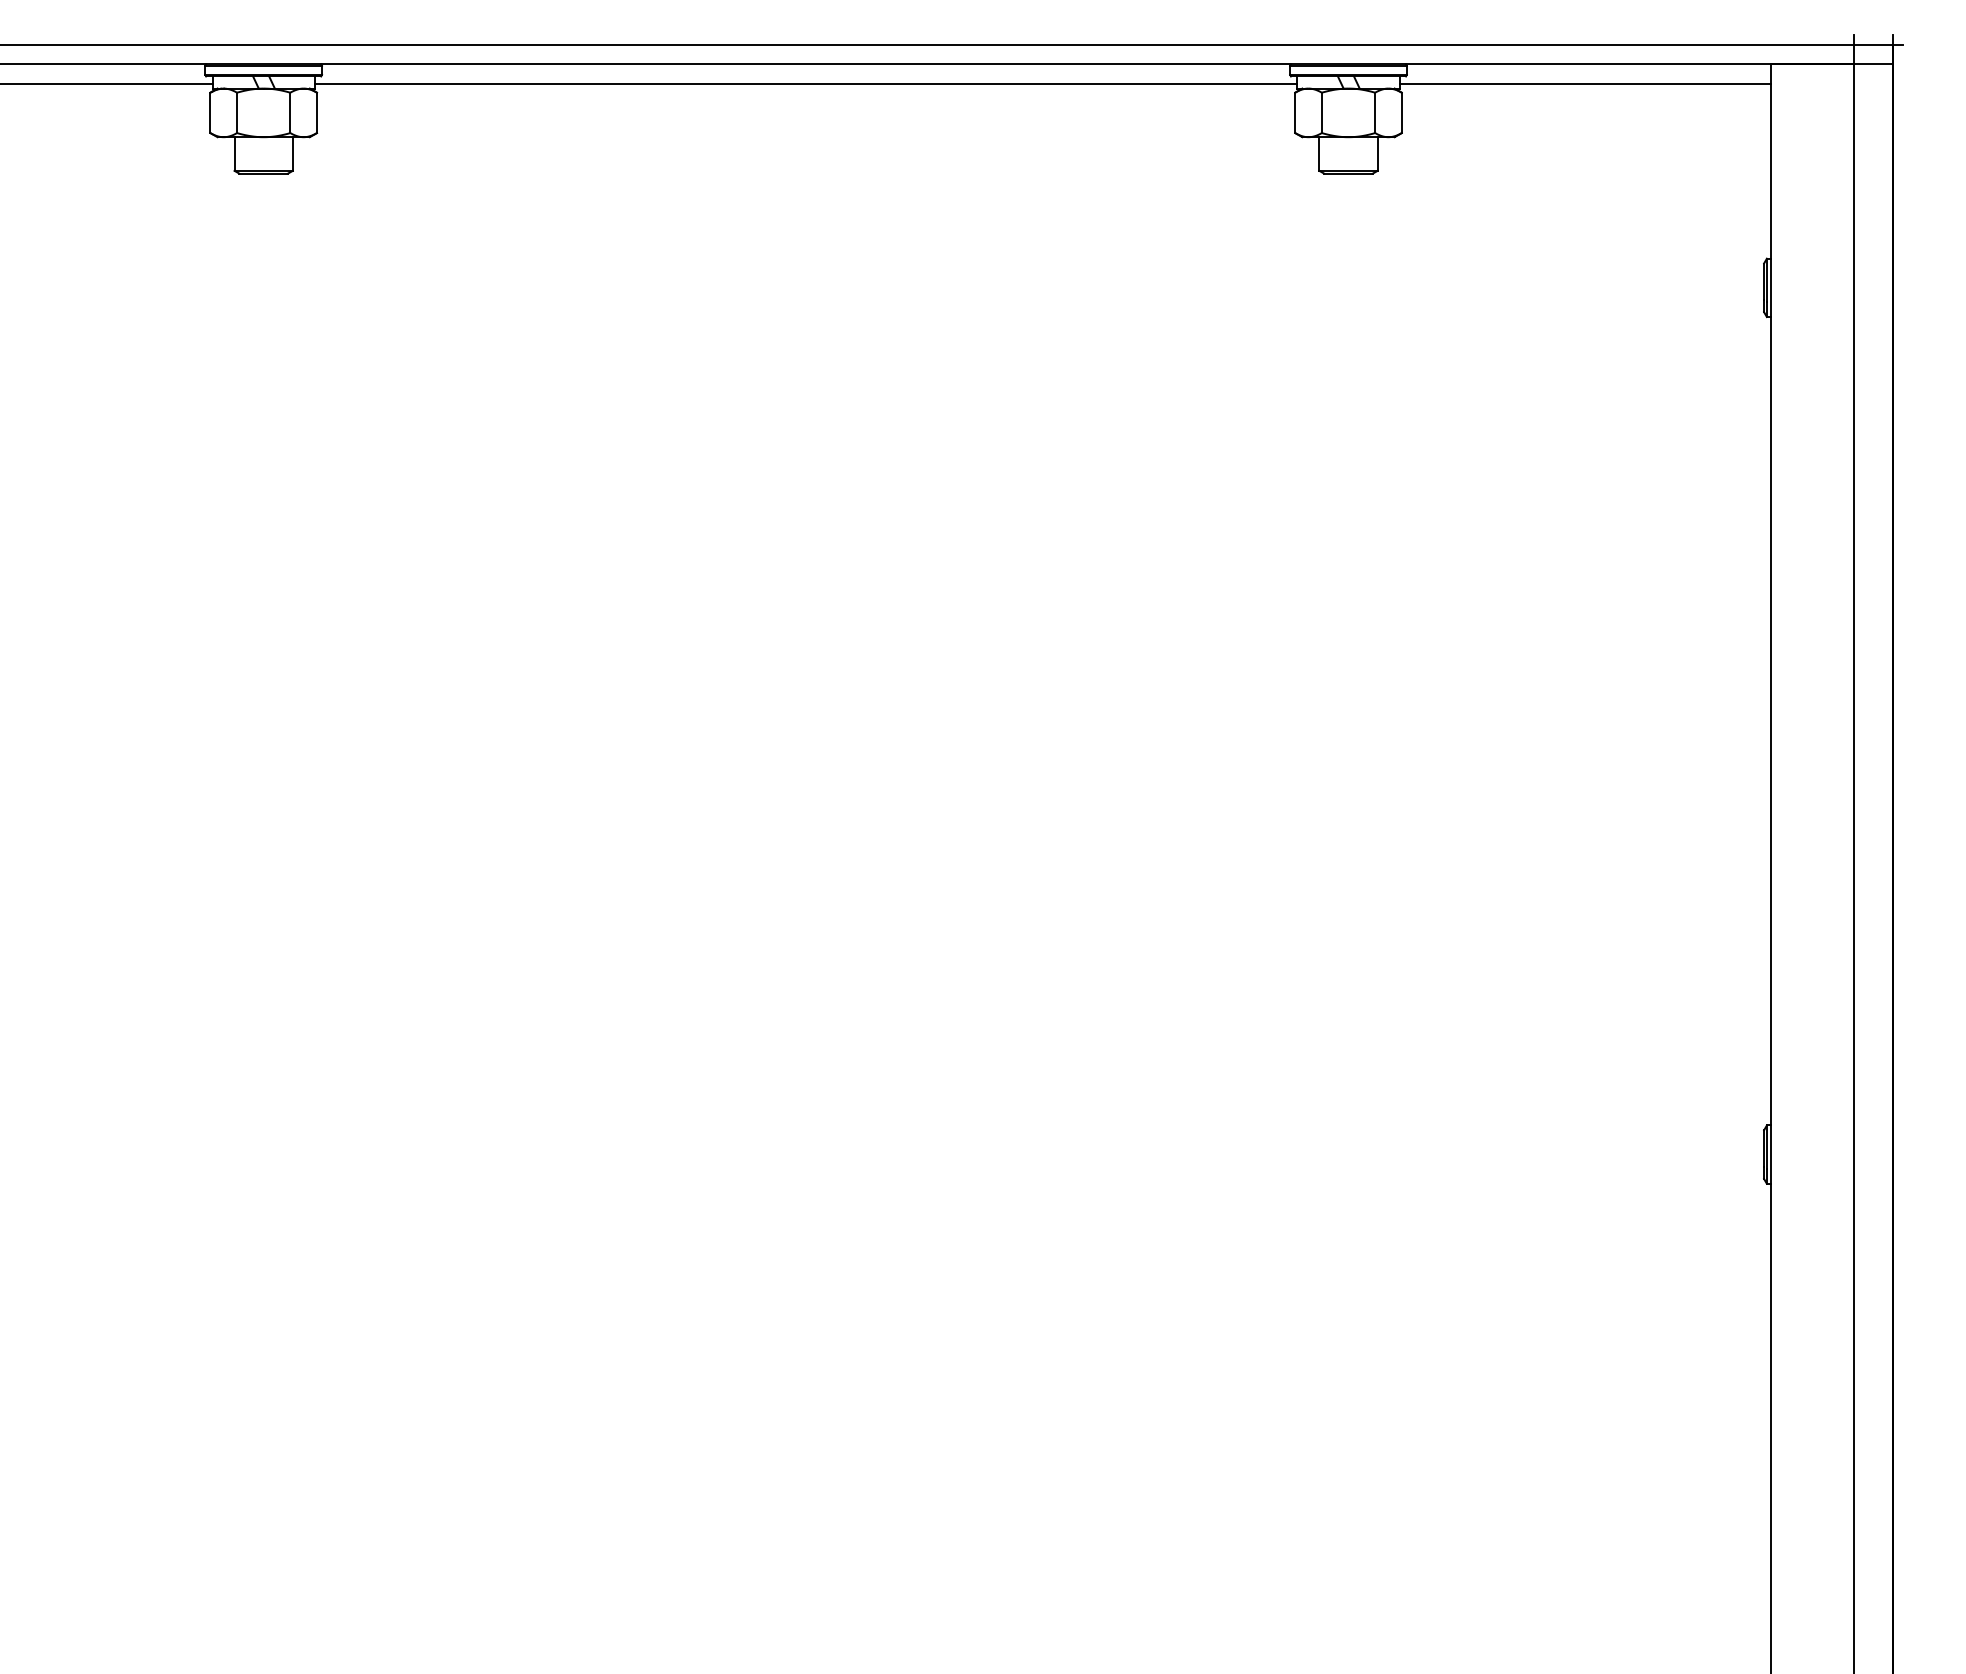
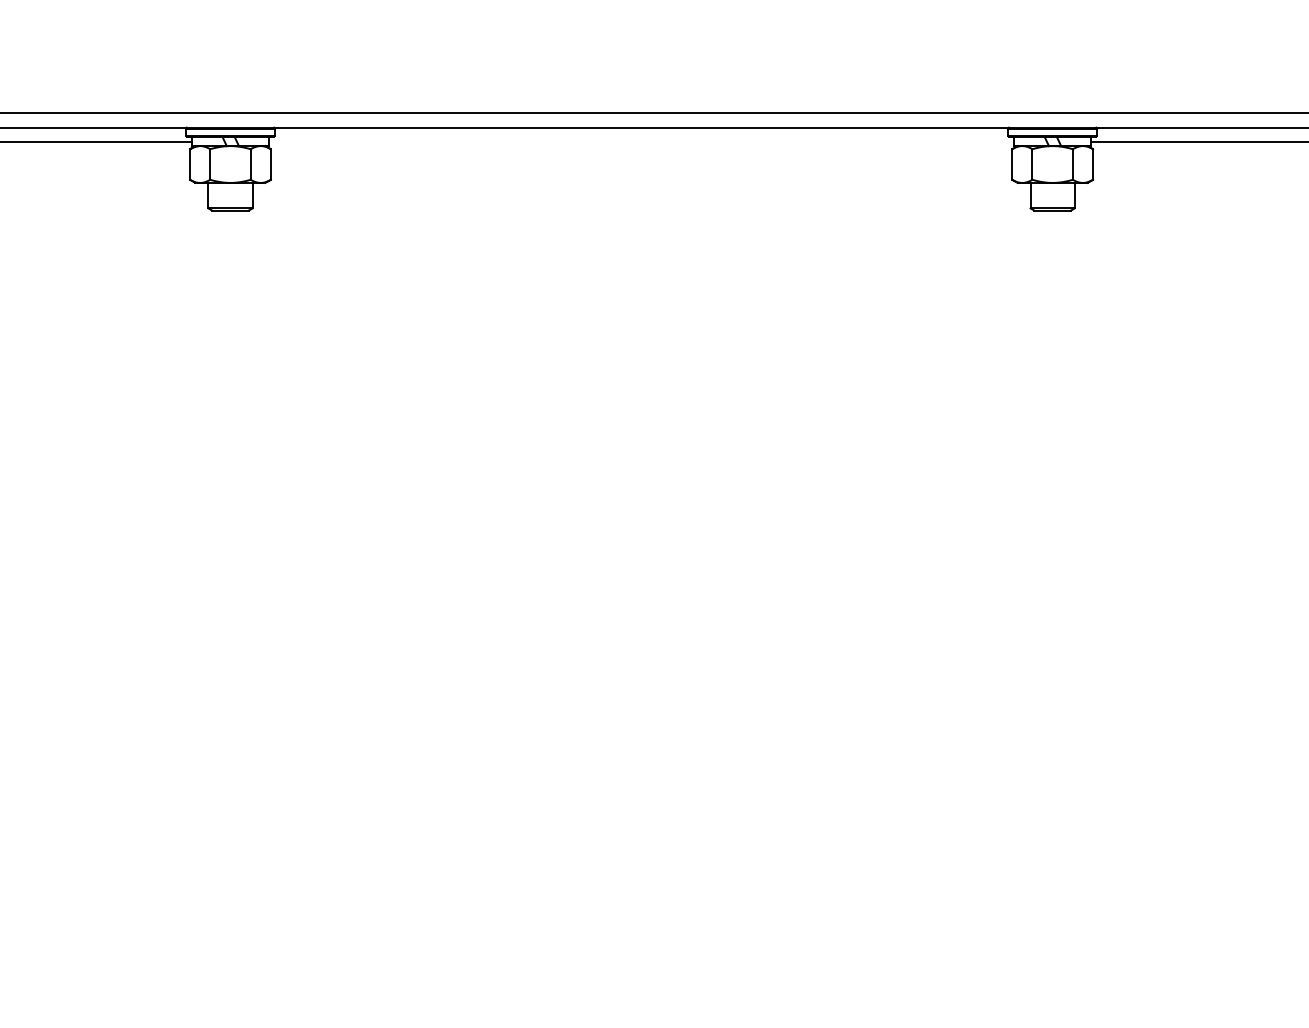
line: (805, 83) -> (641, 142), removed

